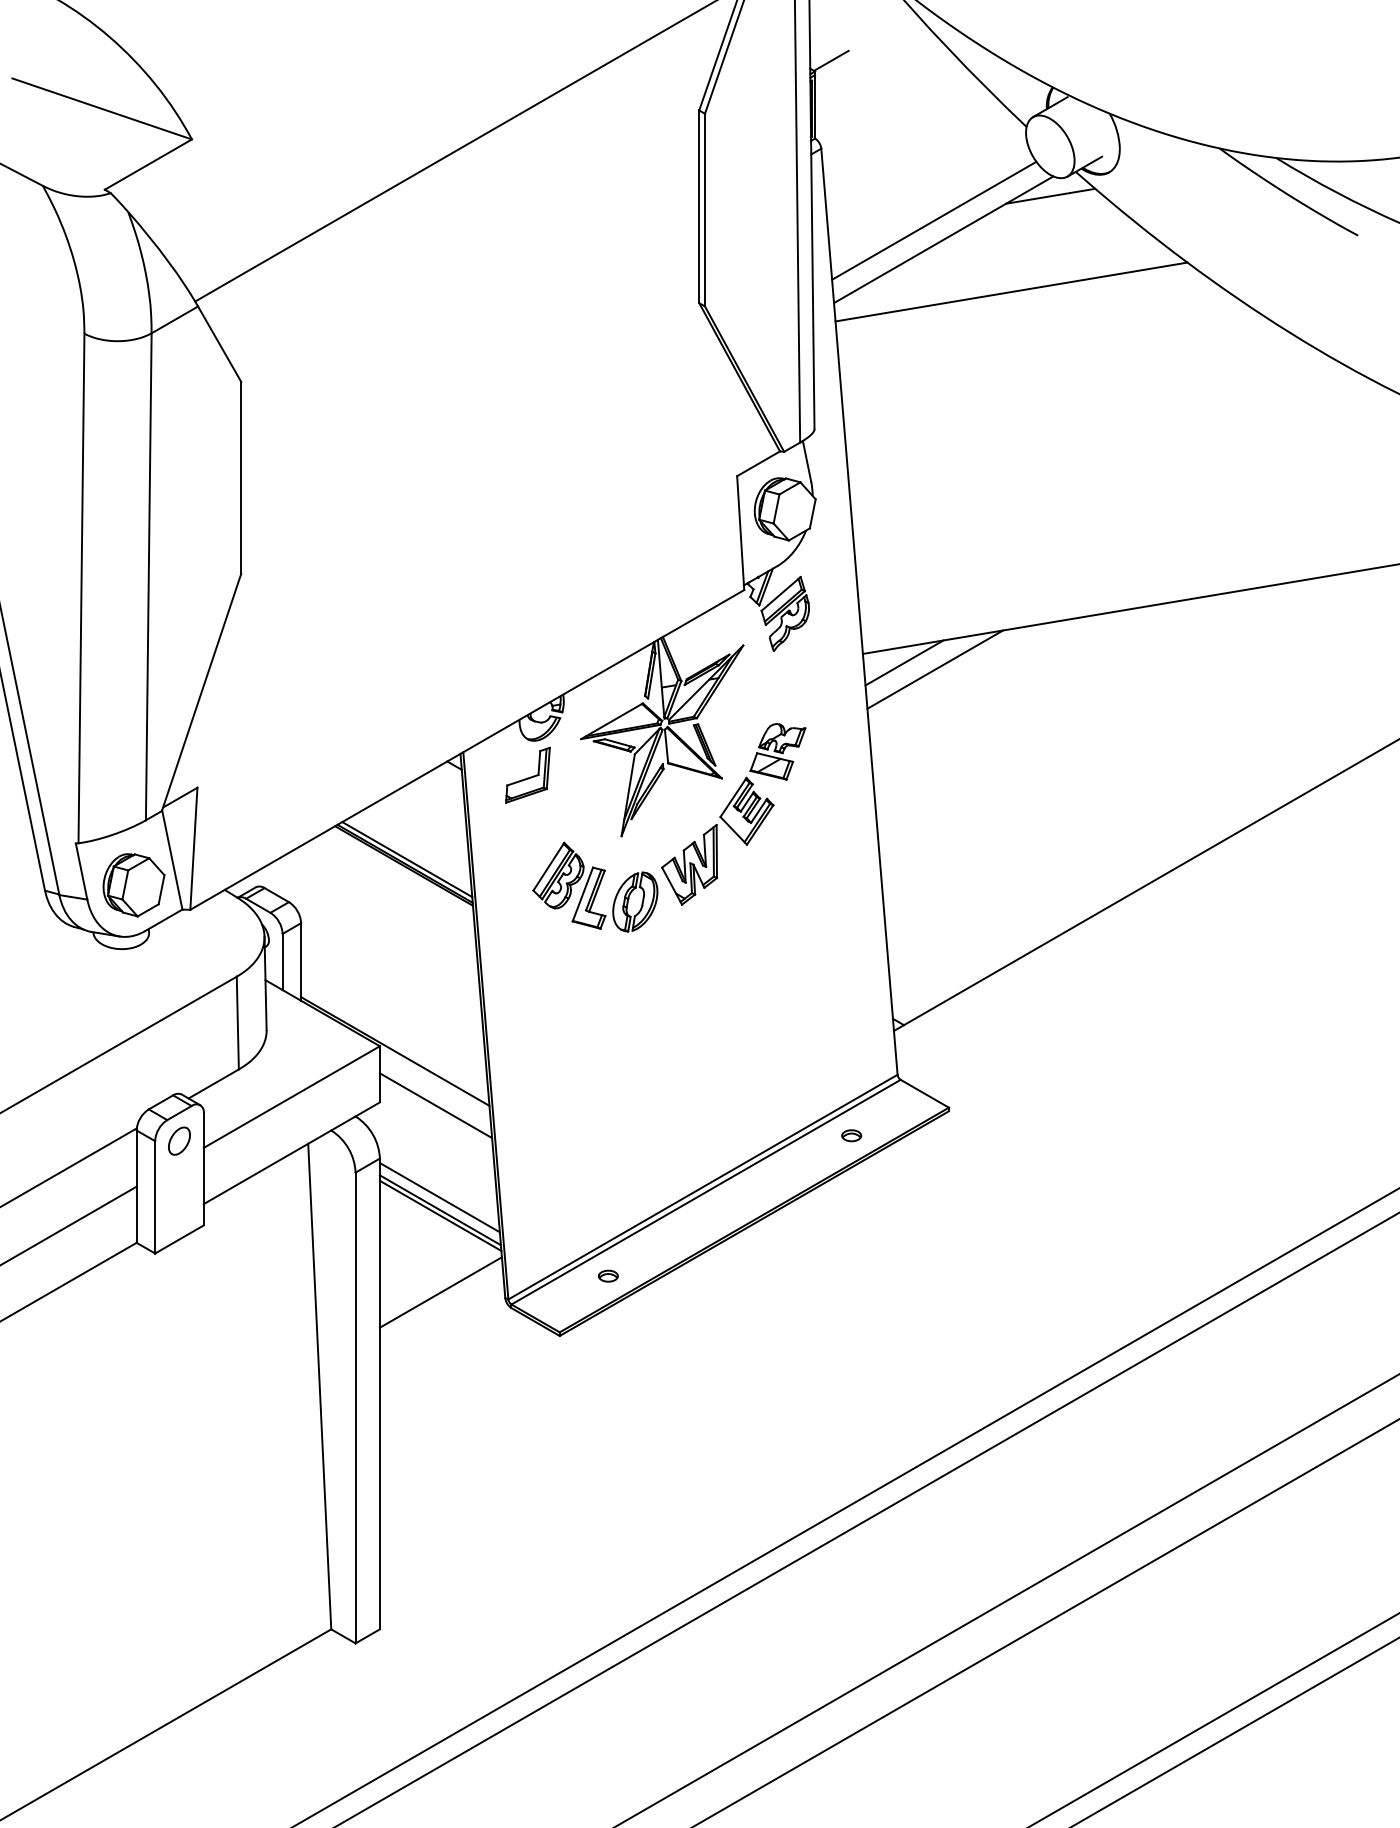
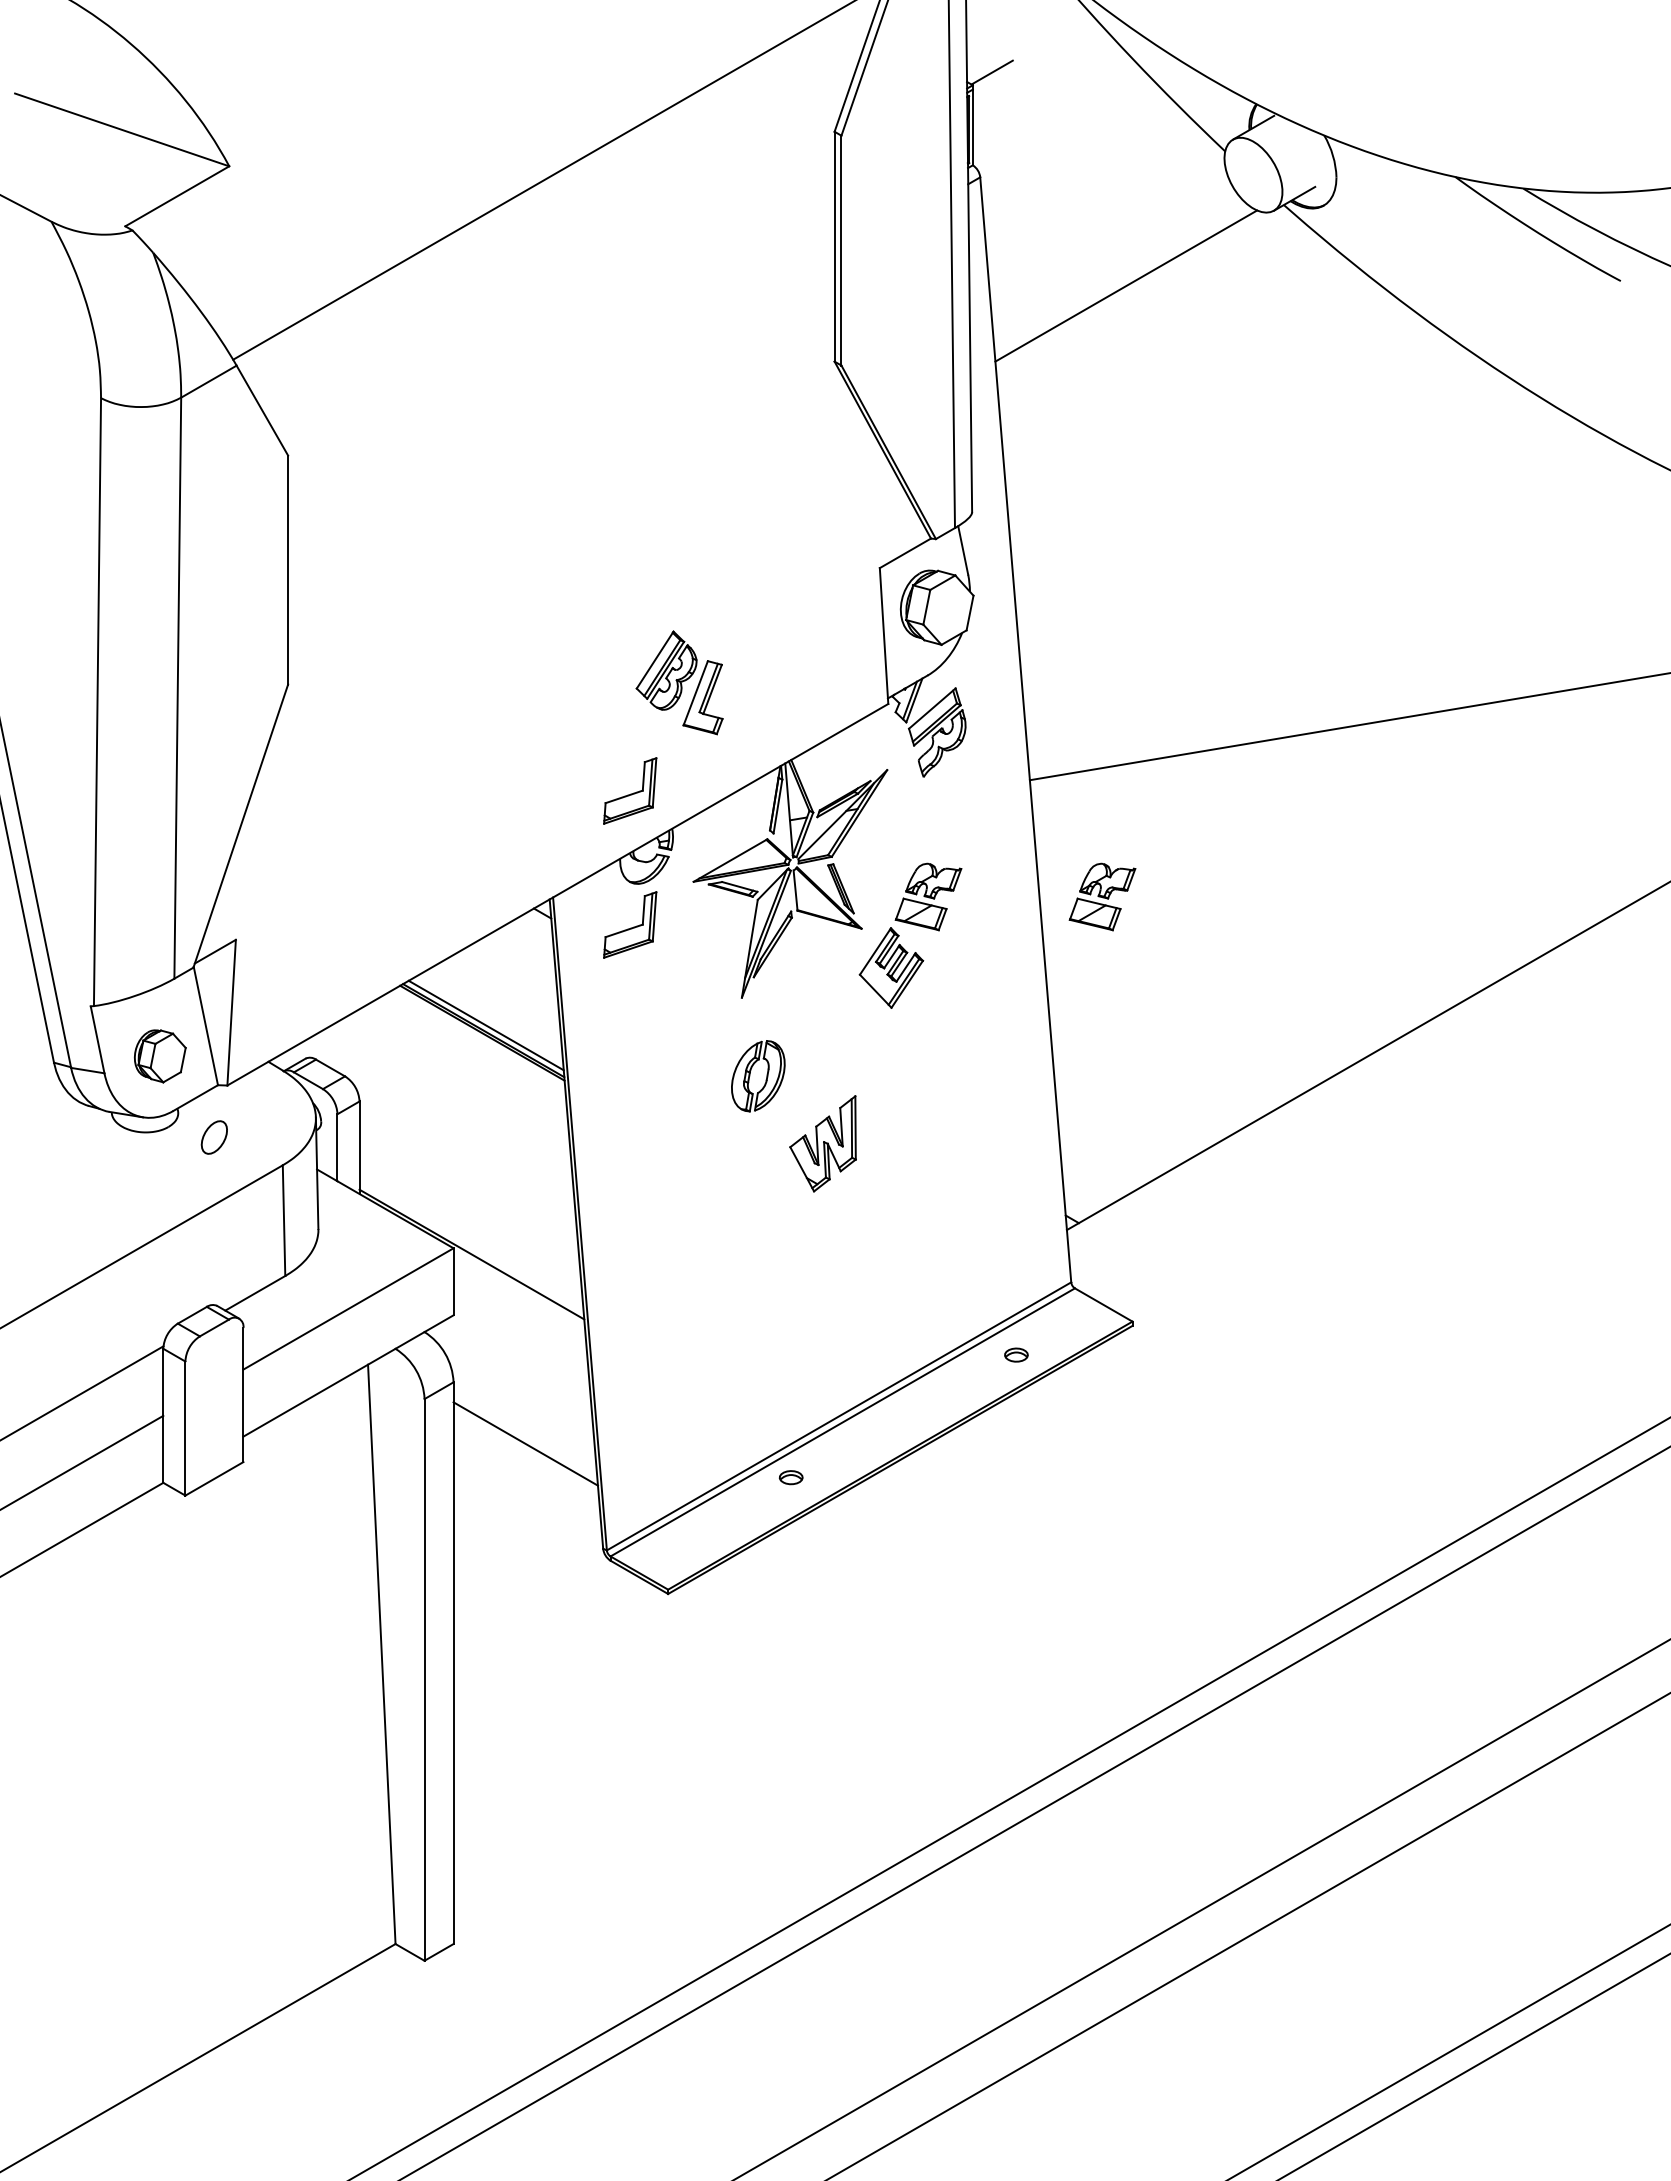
line: (1050, 196) -> (1253, 234), removed
line: (933, 220) -> (1114, 263), removed
line: (1011, 292) -> (1207, 348), removed
part: (528, 662) -> (630, 790), added
line: (904, 662) -> (1079, 790), removed
line: (935, 669) -> (1116, 798), removed
part: (923, 751) -> (1102, 896), added
part: (689, 864) -> (822, 1143), moved
part: (134, 885) -> (160, 1056), size x0.7
part: (569, 885) -> (679, 682), moved
line: (435, 1105) -> (520, 1318), removed
part: (178, 1141) -> (213, 1137), moved
line: (439, 1197) -> (524, 1428), removed
line: (440, 1215) -> (525, 1450), removed
part: (607, 1276) -> (790, 1477), moved
line: (441, 1292) -> (526, 1542), removed

